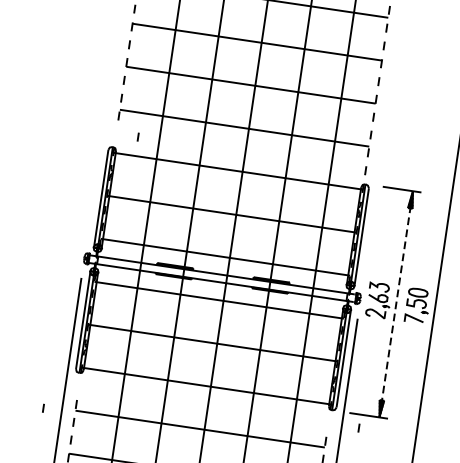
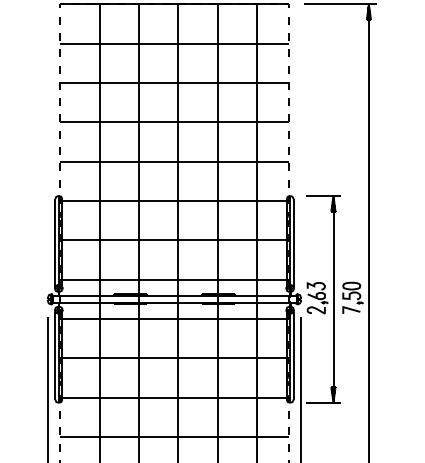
line: (137, 136) -> (59, 183), moved
line: (396, 304) -> (333, 299), dashed -> solid
line: (42, 407) -> (59, 414), moved
line: (359, 427) -> (288, 414), moved

